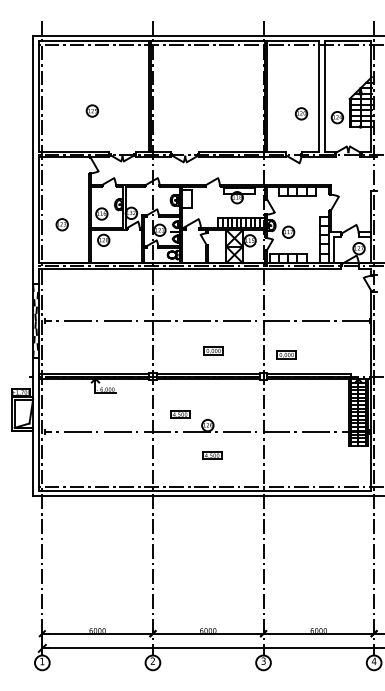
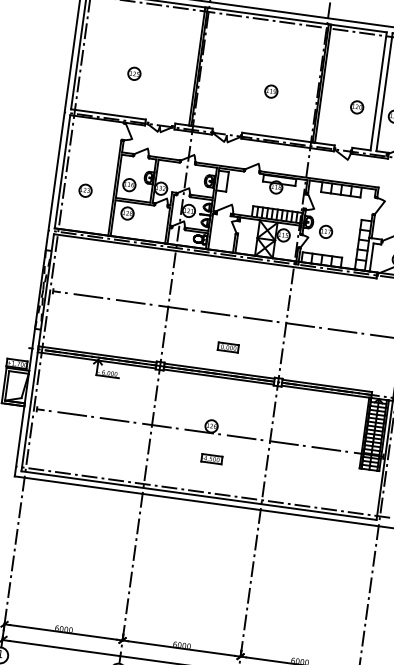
part: (220, 109) -> (271, 90), added
part: (286, 354) -> (305, 362), removed
part: (180, 414) -> (184, 410), removed

